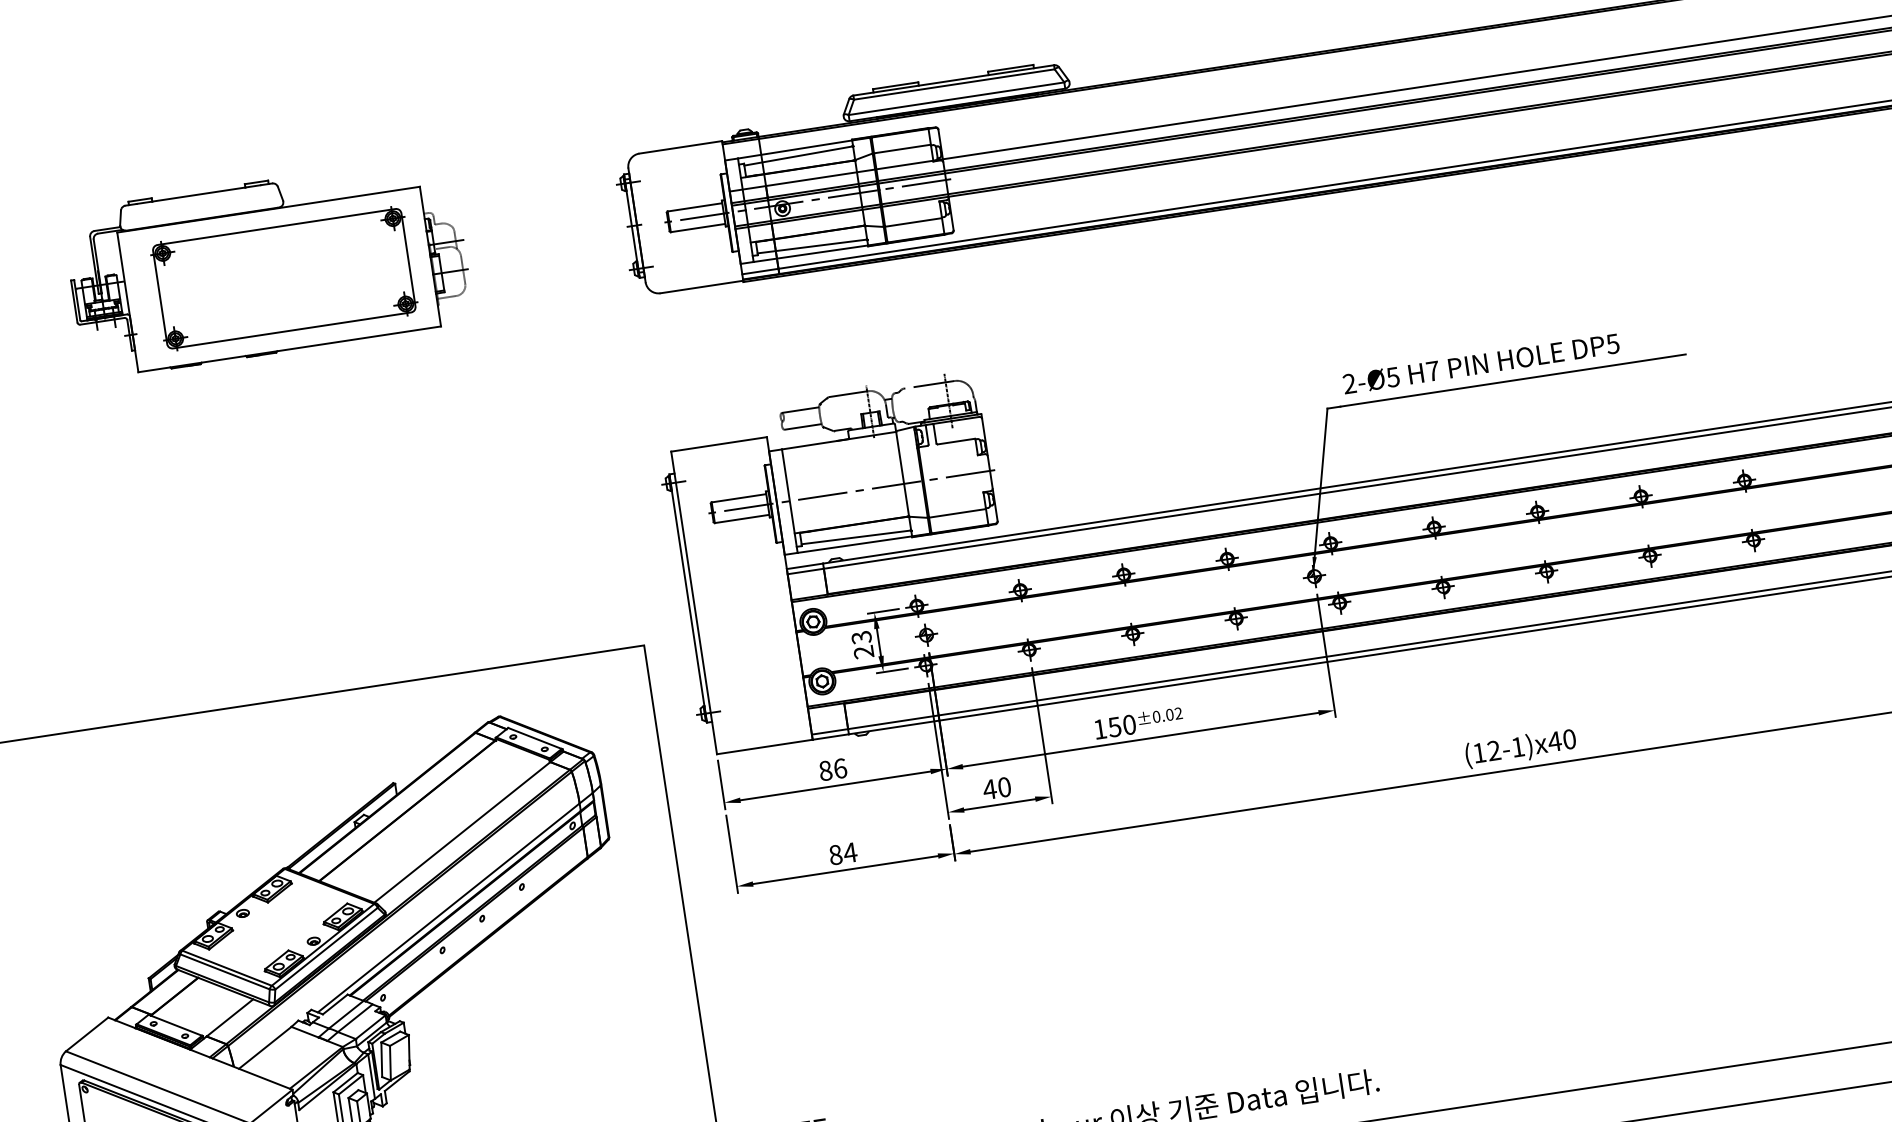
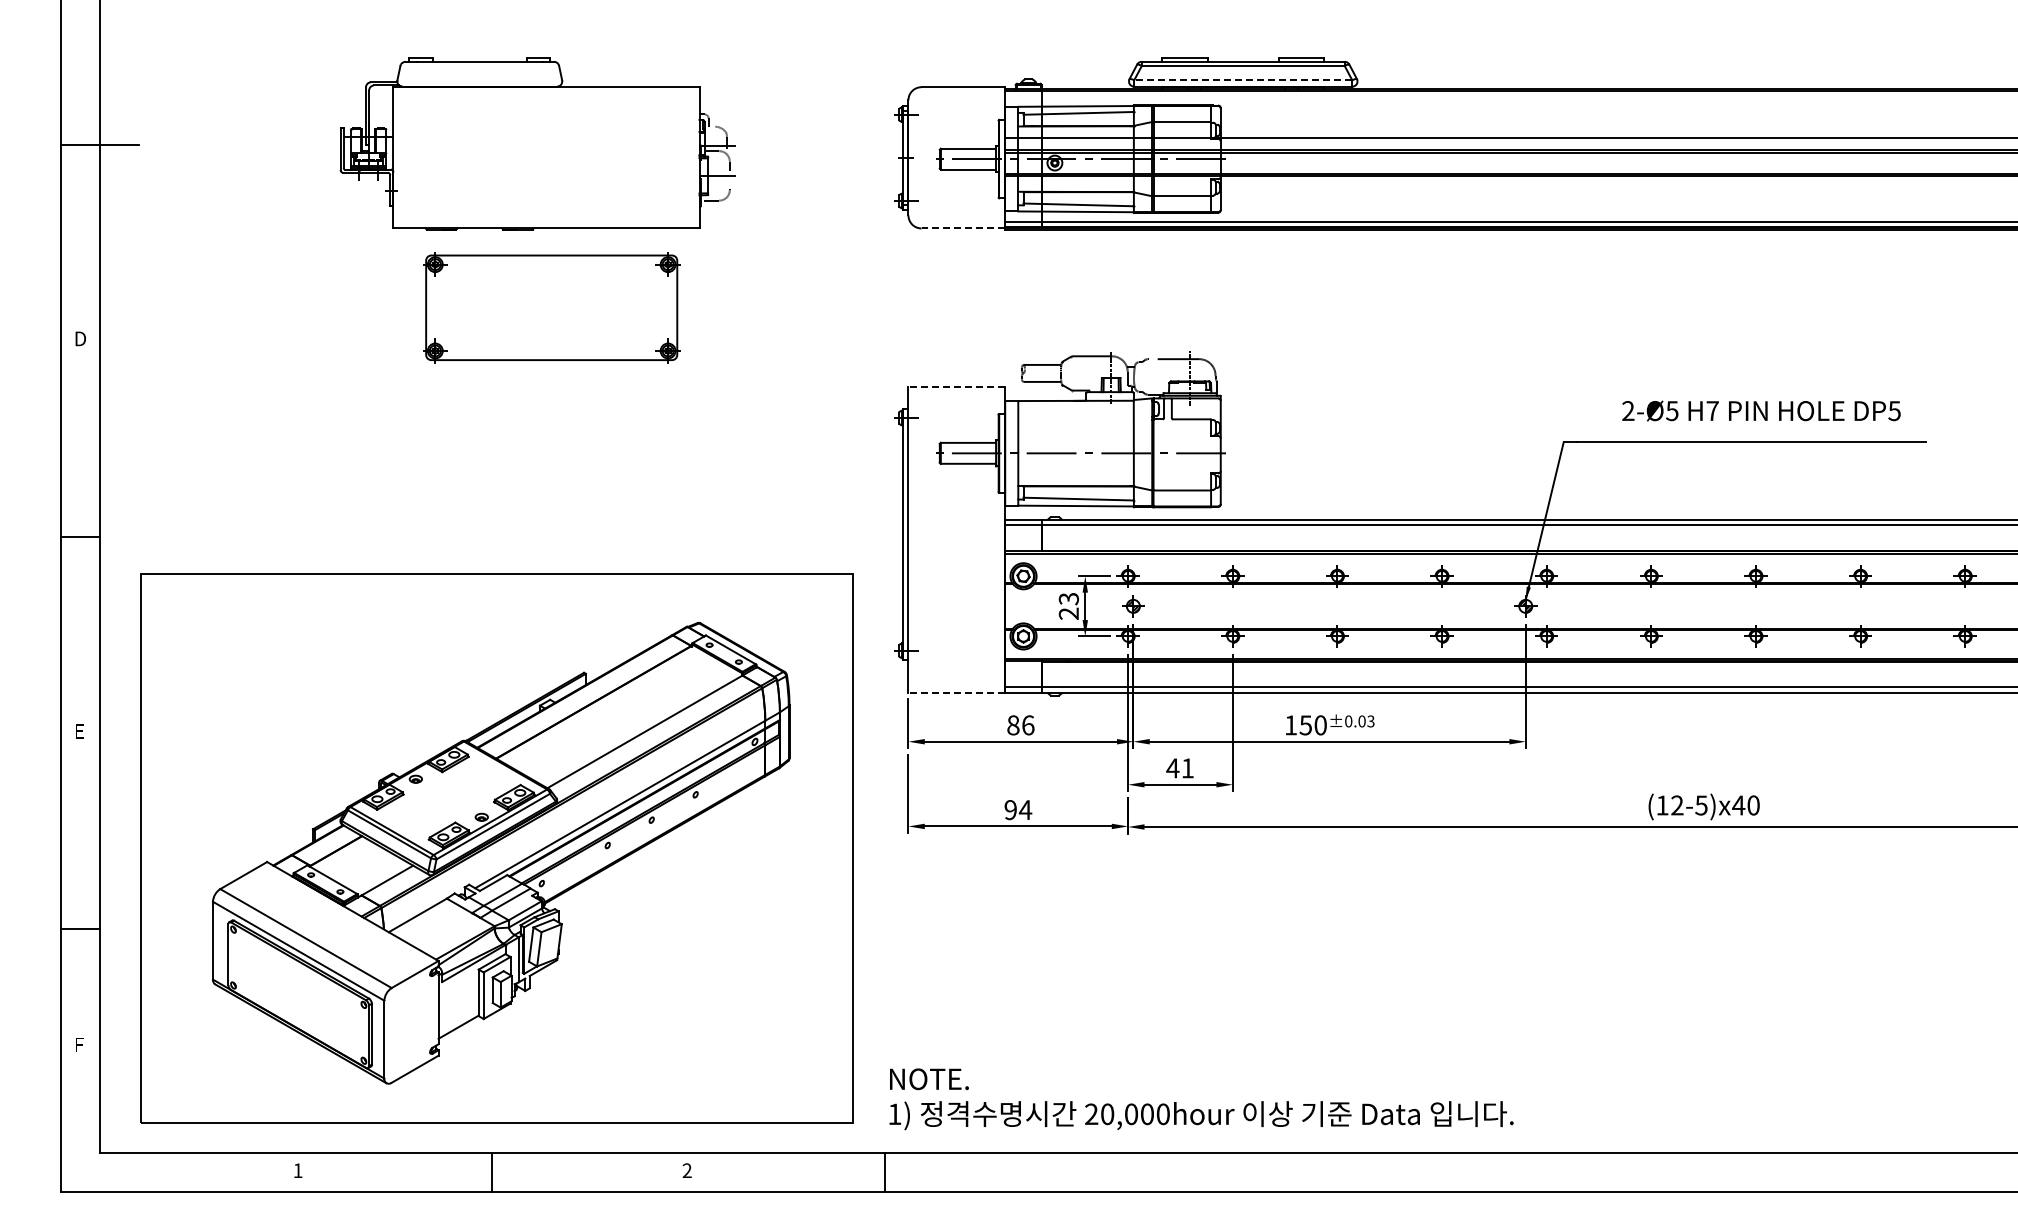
line: (955, 98) -> (1242, 80), solid -> dashed
part: (284, 278) -> (551, 307), moved
line: (702, 287) -> (963, 228), solid -> dashed
text: (1481, 363) -> (1761, 410), moved
line: (718, 444) -> (956, 386), solid -> dashed
text: (1178, 713) -> (1370, 721), ±0.02 -> ±0.03
line: (764, 746) -> (956, 692), solid -> dashed
text: (1518, 747) -> (1701, 805), (12-1)x40 -> (12-5)x40
text: (1004, 787) -> (1187, 768), 40 -> 41
text: (835, 855) -> (1010, 810), 84 -> 94

